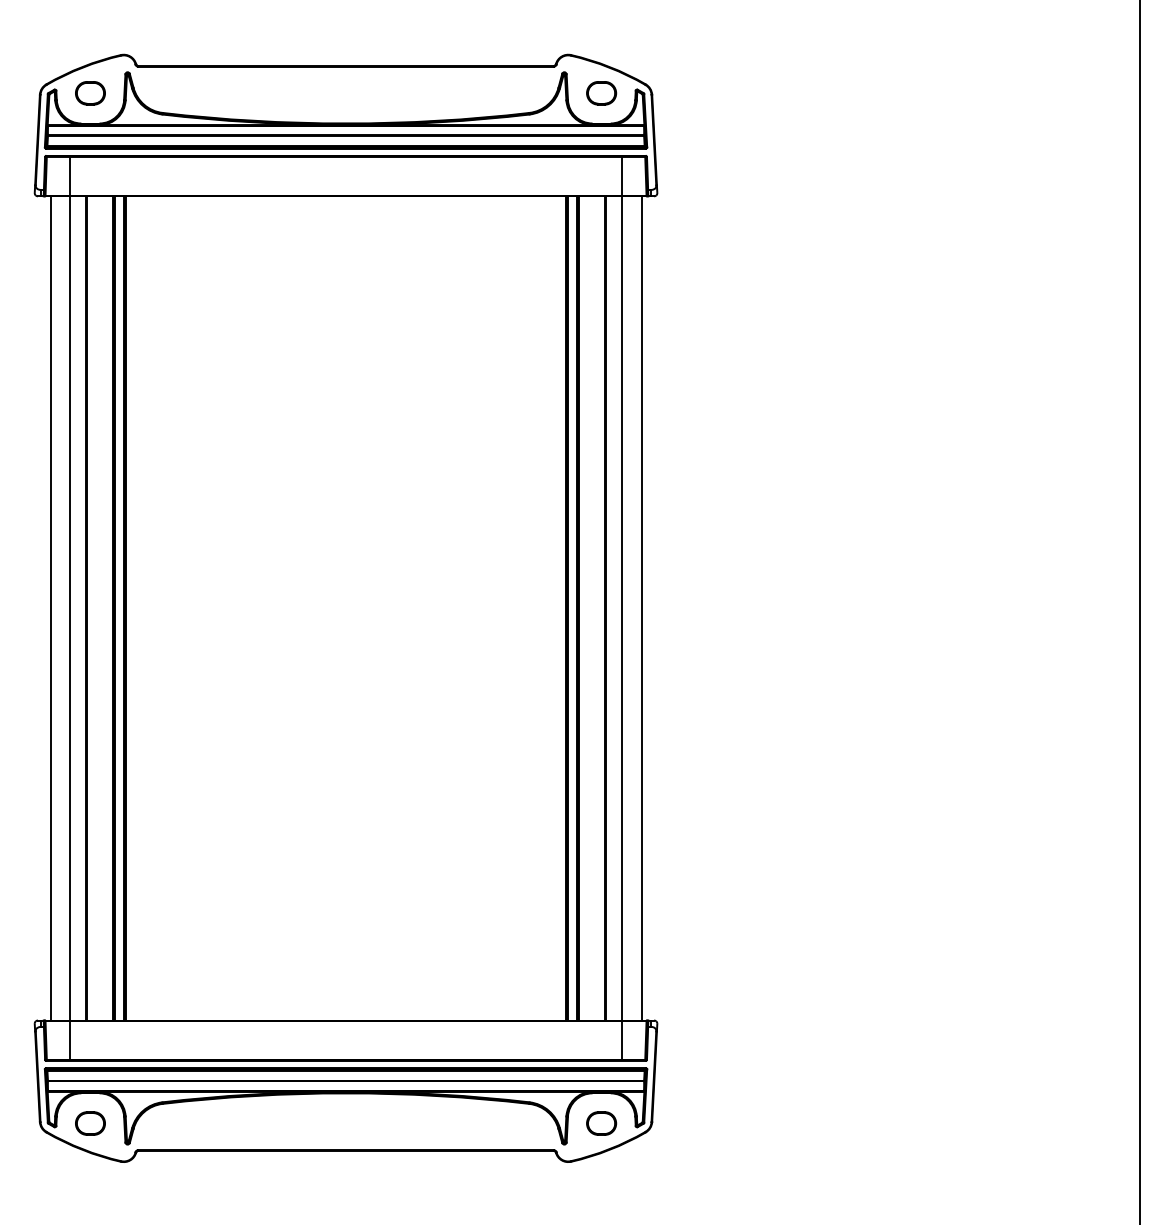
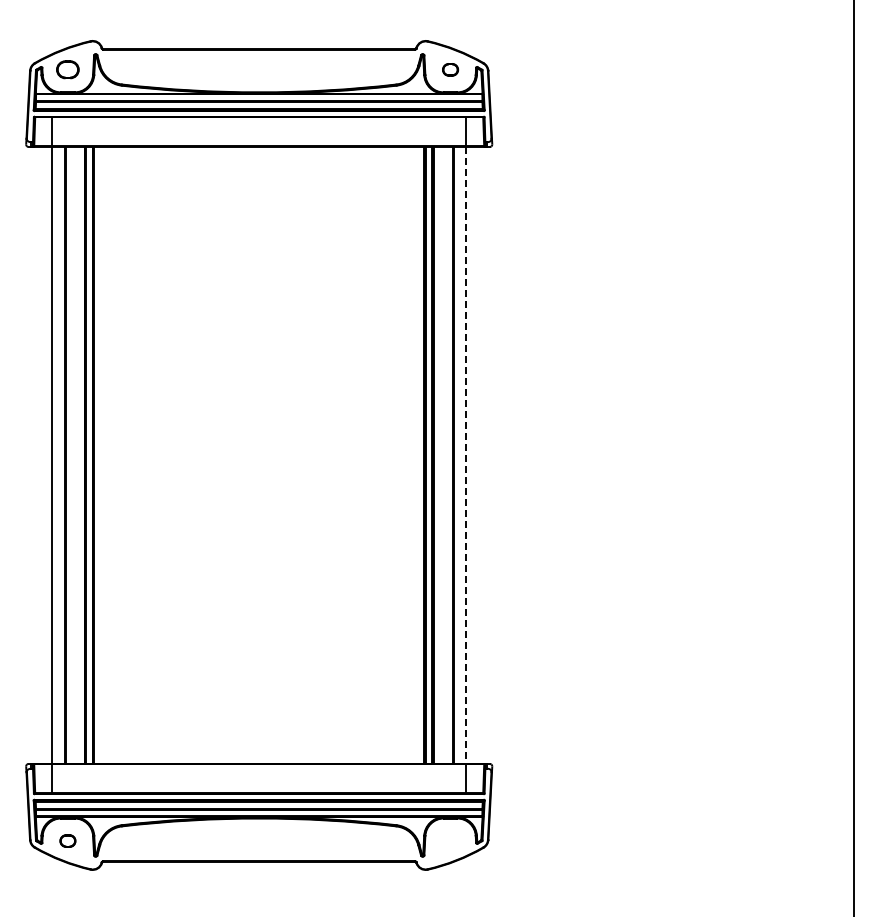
part: (601, 92) -> (450, 69), size x0.7
line: (51, 607) -> (38, 454), removed
line: (641, 607) -> (480, 454), removed
line: (622, 608) -> (466, 455), solid -> dashed
part: (89, 1122) -> (67, 840), size x0.7
part: (601, 1122) -> (450, 840), removed

